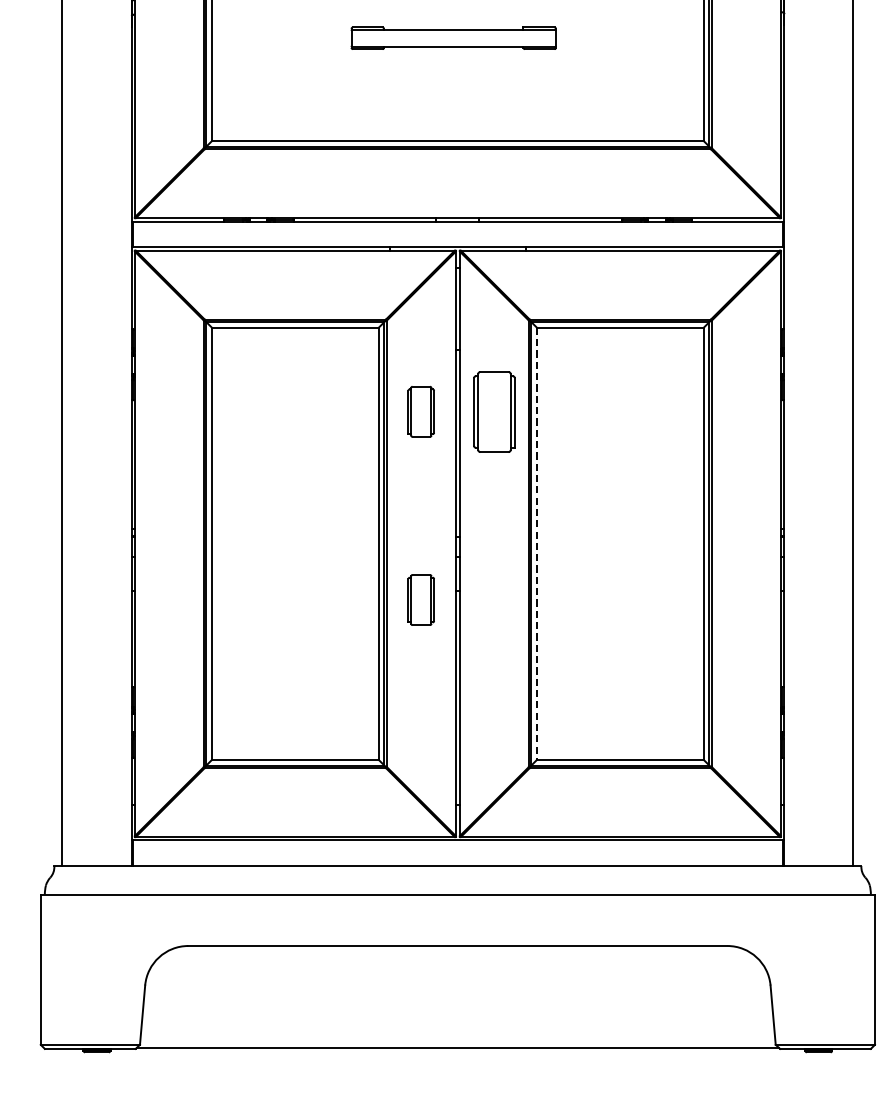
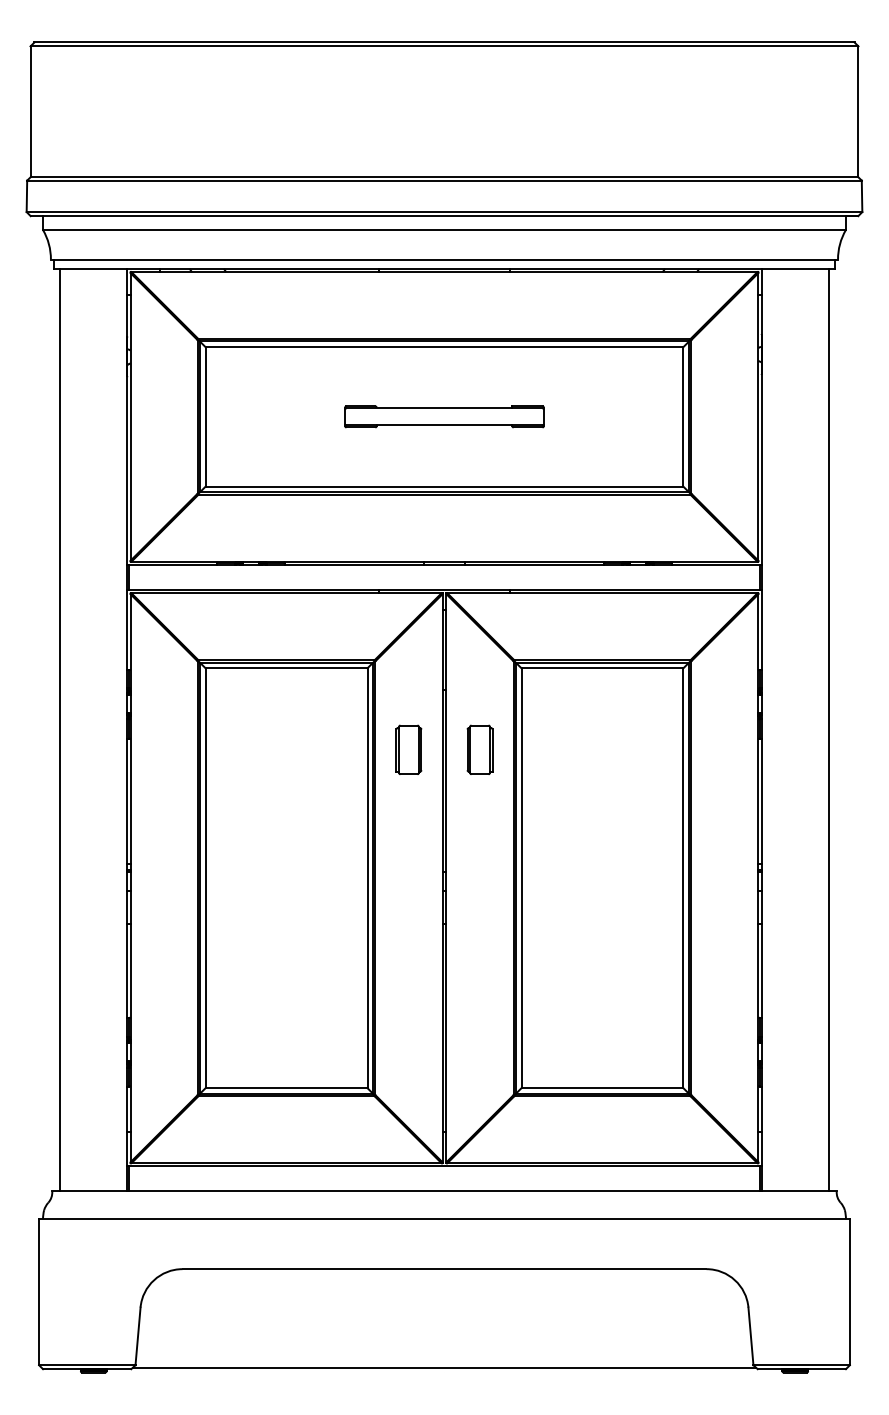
part: (453, 37) -> (444, 416), moved
part: (493, 411) -> (479, 749), size x0.62
line: (537, 544) -> (521, 878), dashed -> solid
part: (420, 599) -> (408, 932), removed

